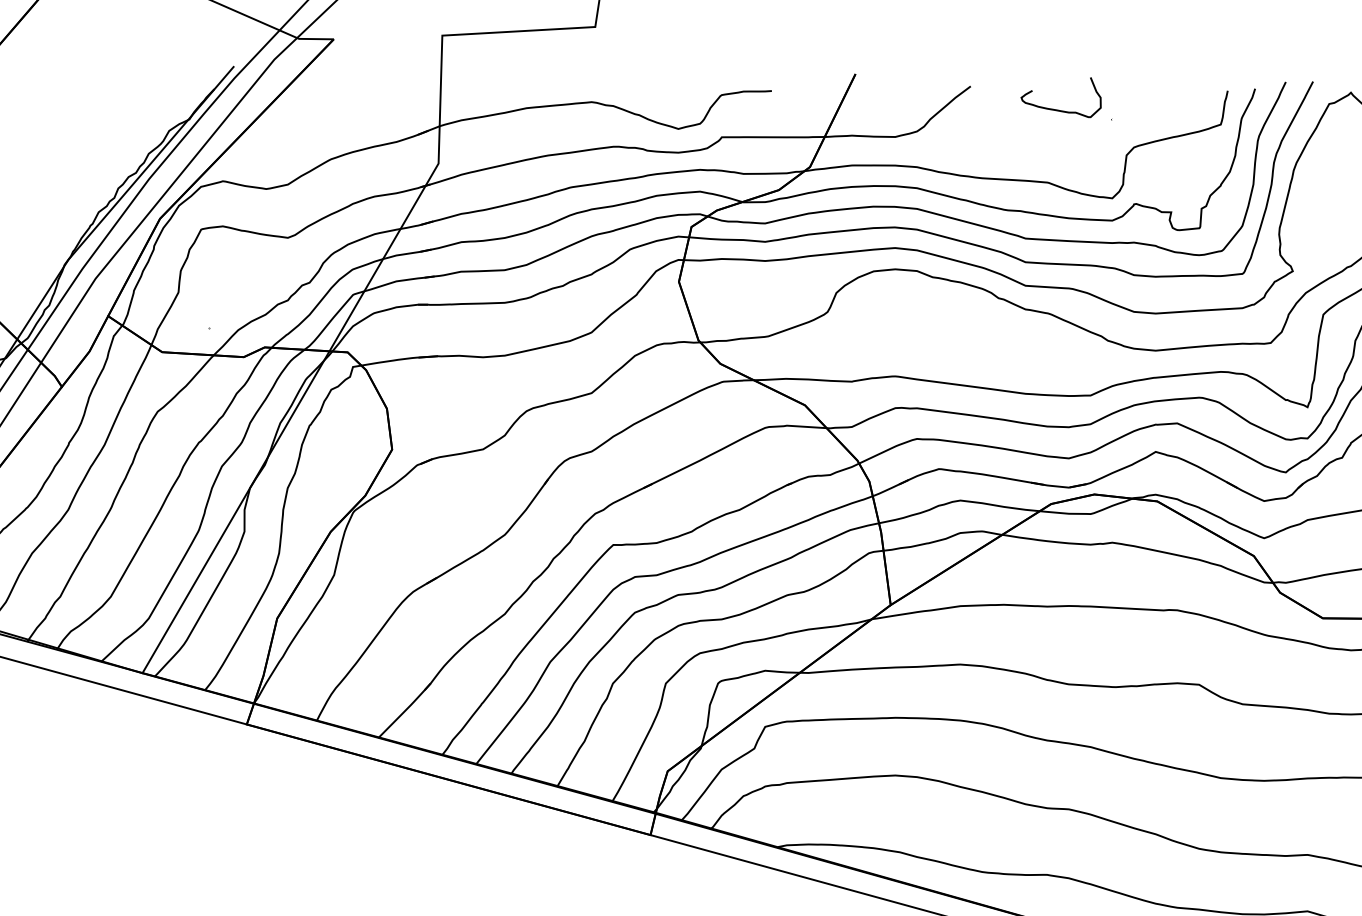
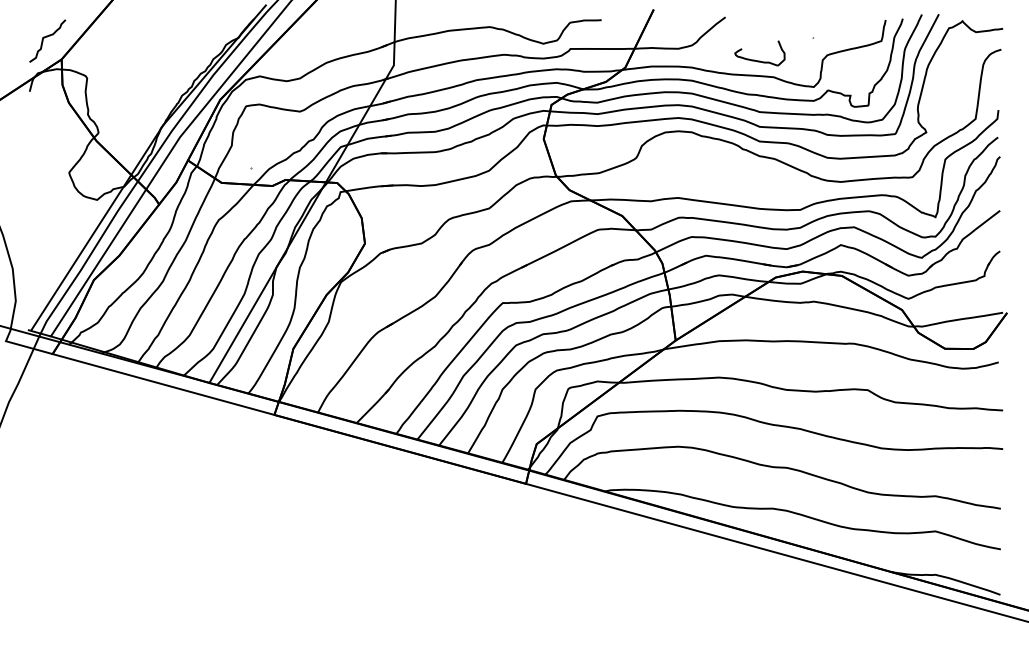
curve: (1060, 109) -> (759, 60), moved

